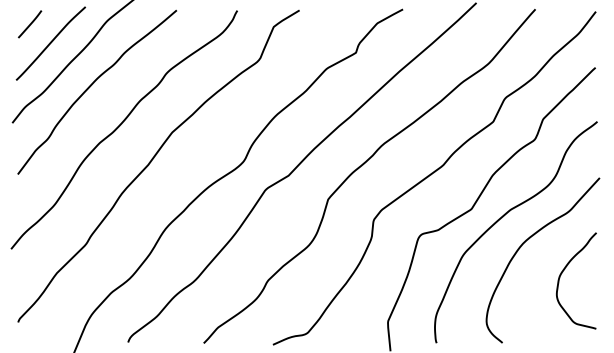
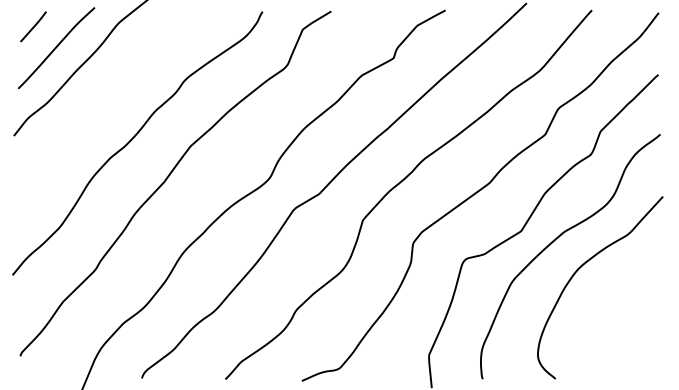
curve: (91, 86) -> (101, 95), removed
curve: (565, 269) -> (625, 297), removed

